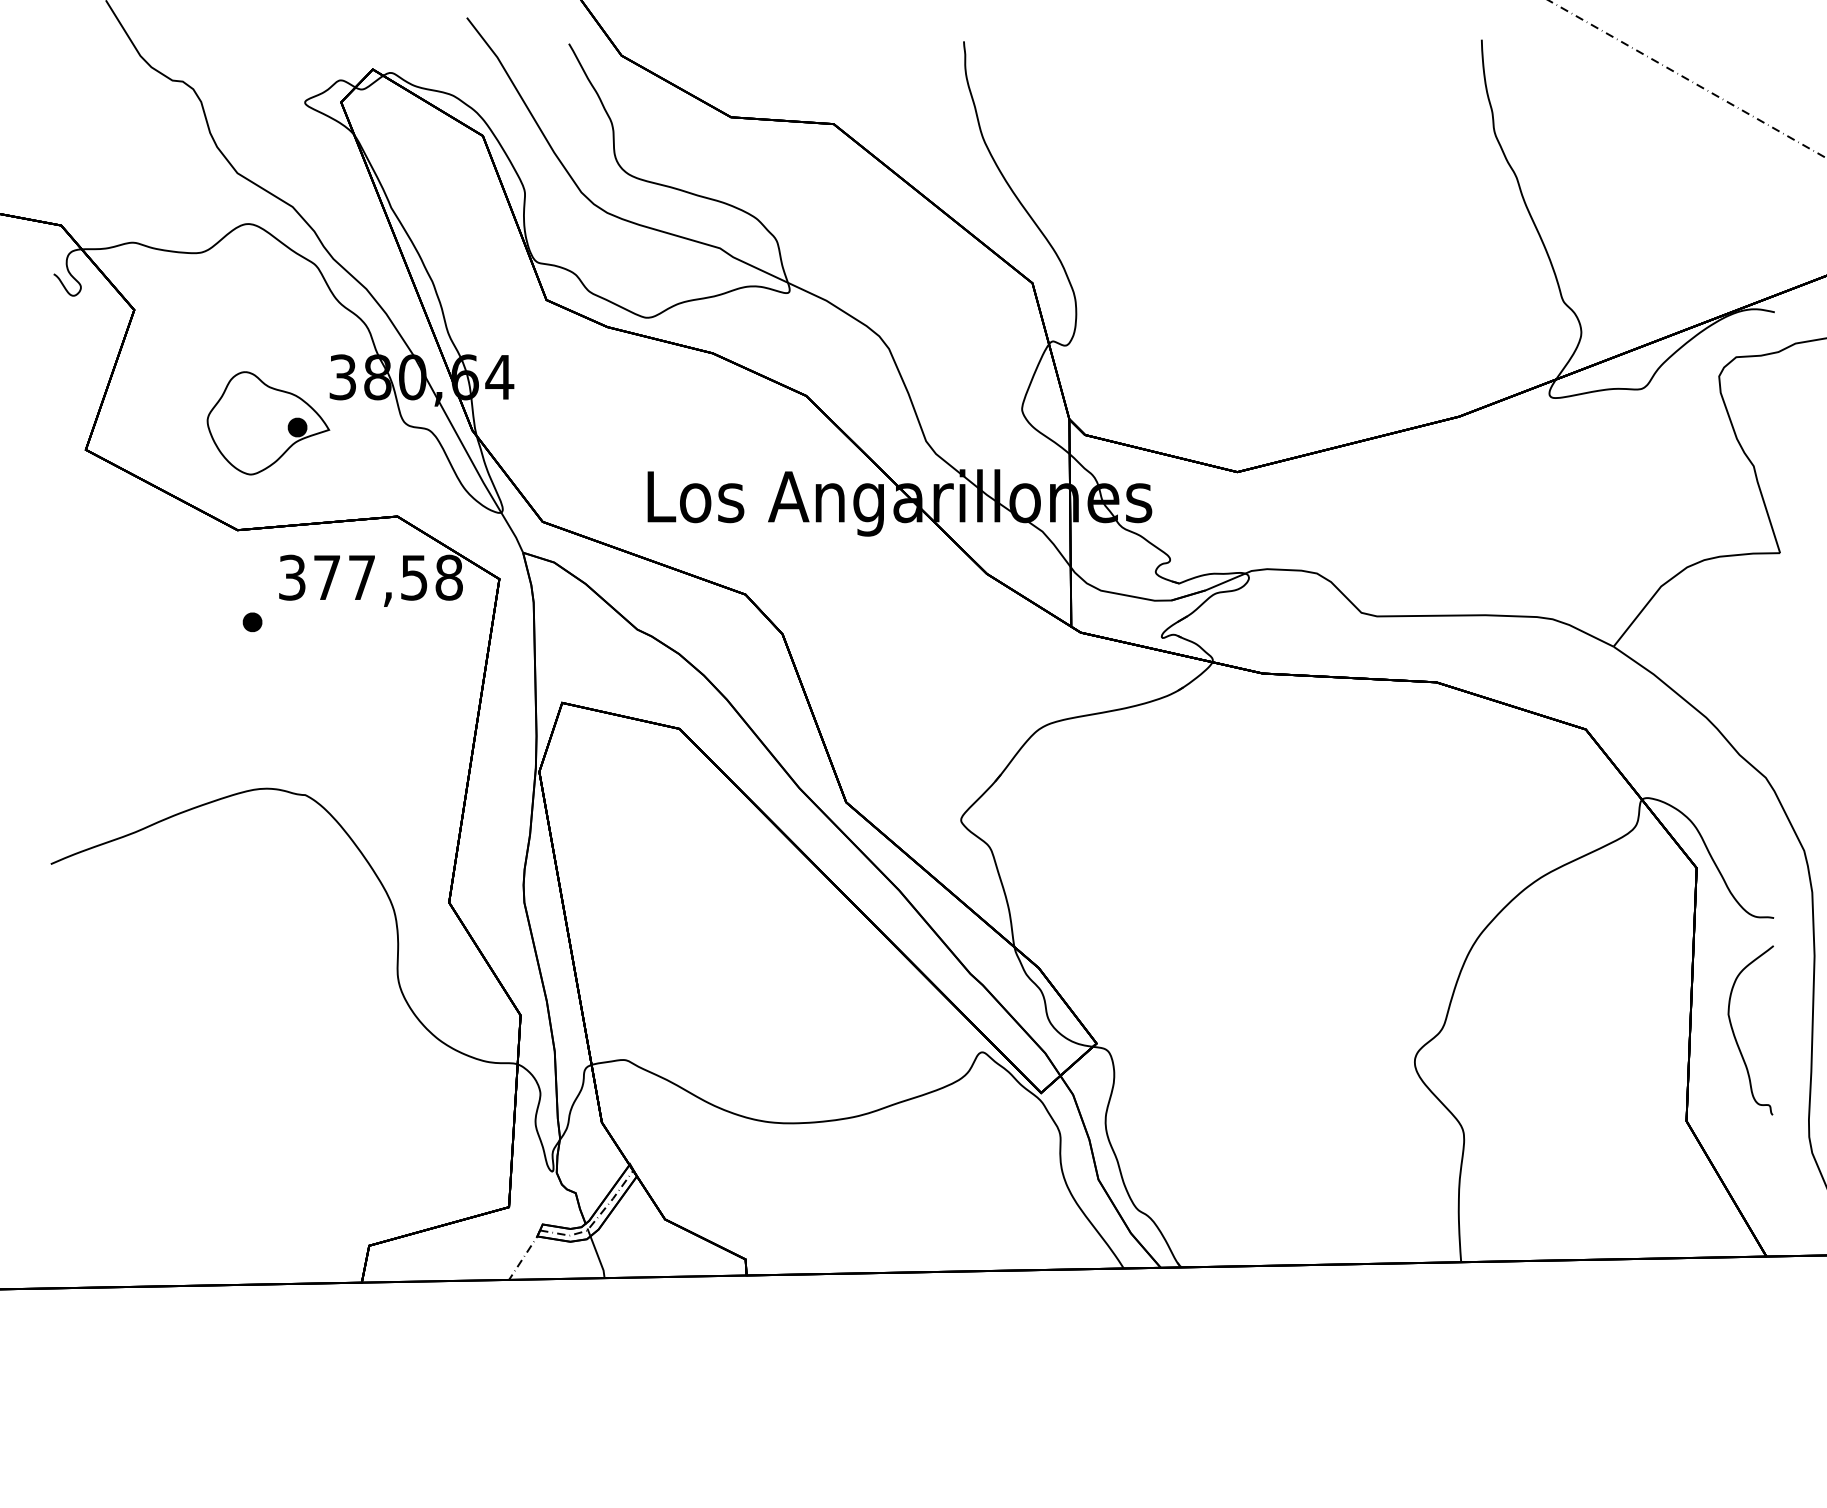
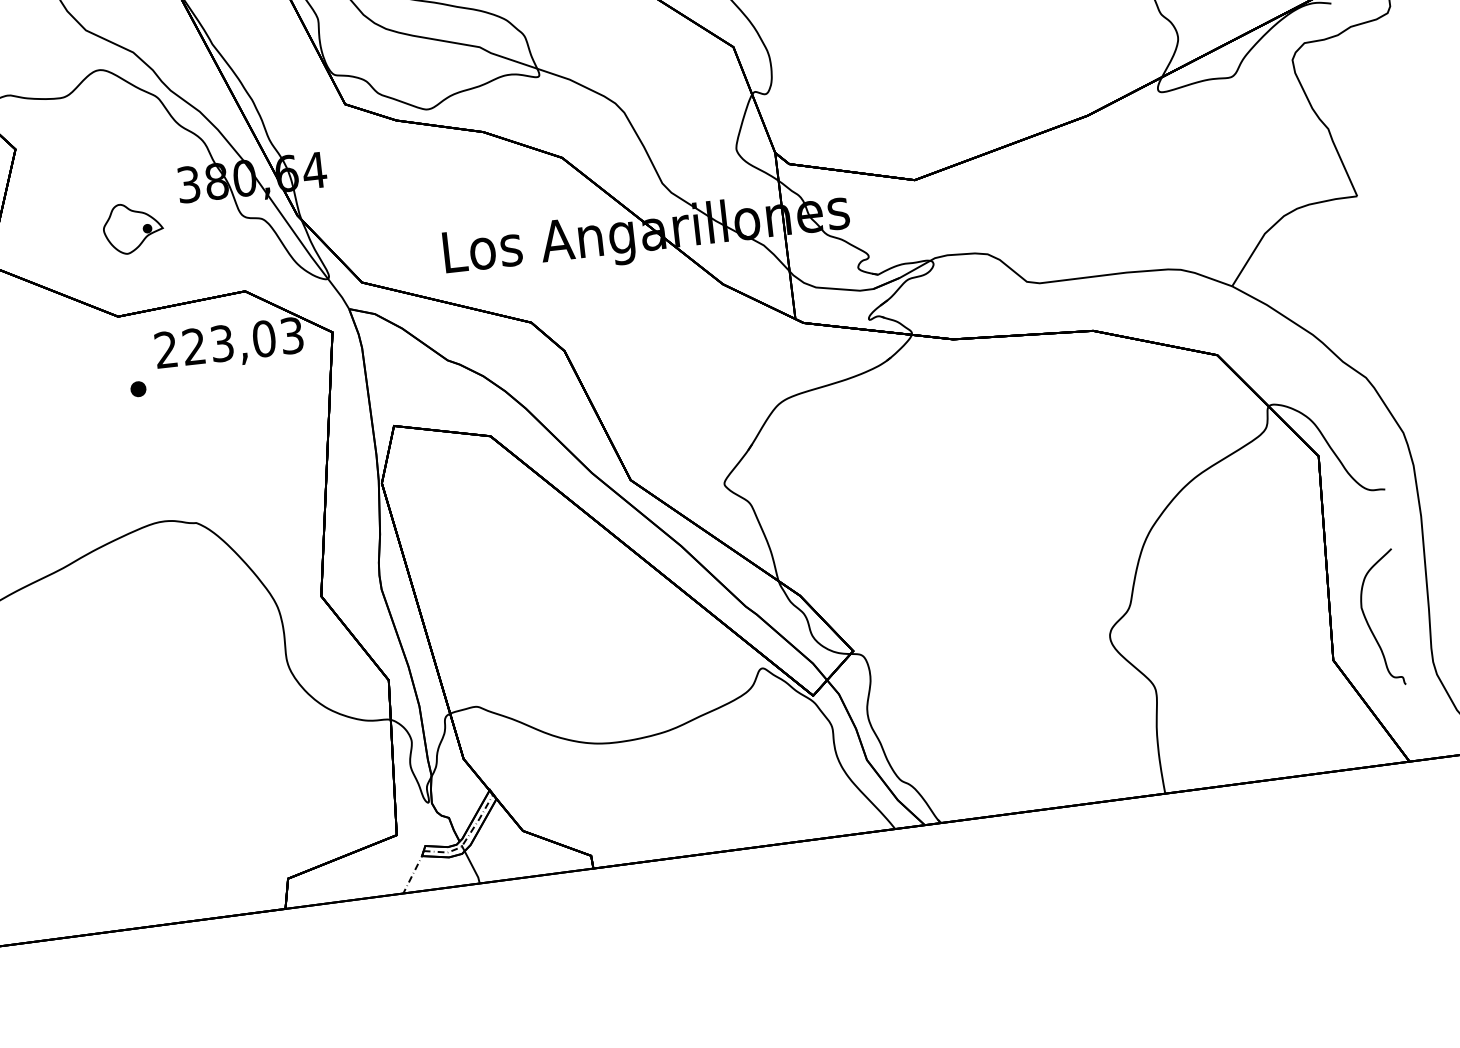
part: (268, 423) -> (133, 228), size x0.6
text: (370, 577) -> (228, 342), 377,58 -> 223,03
curve: (1735, 1035) -> (1369, 624), moved

